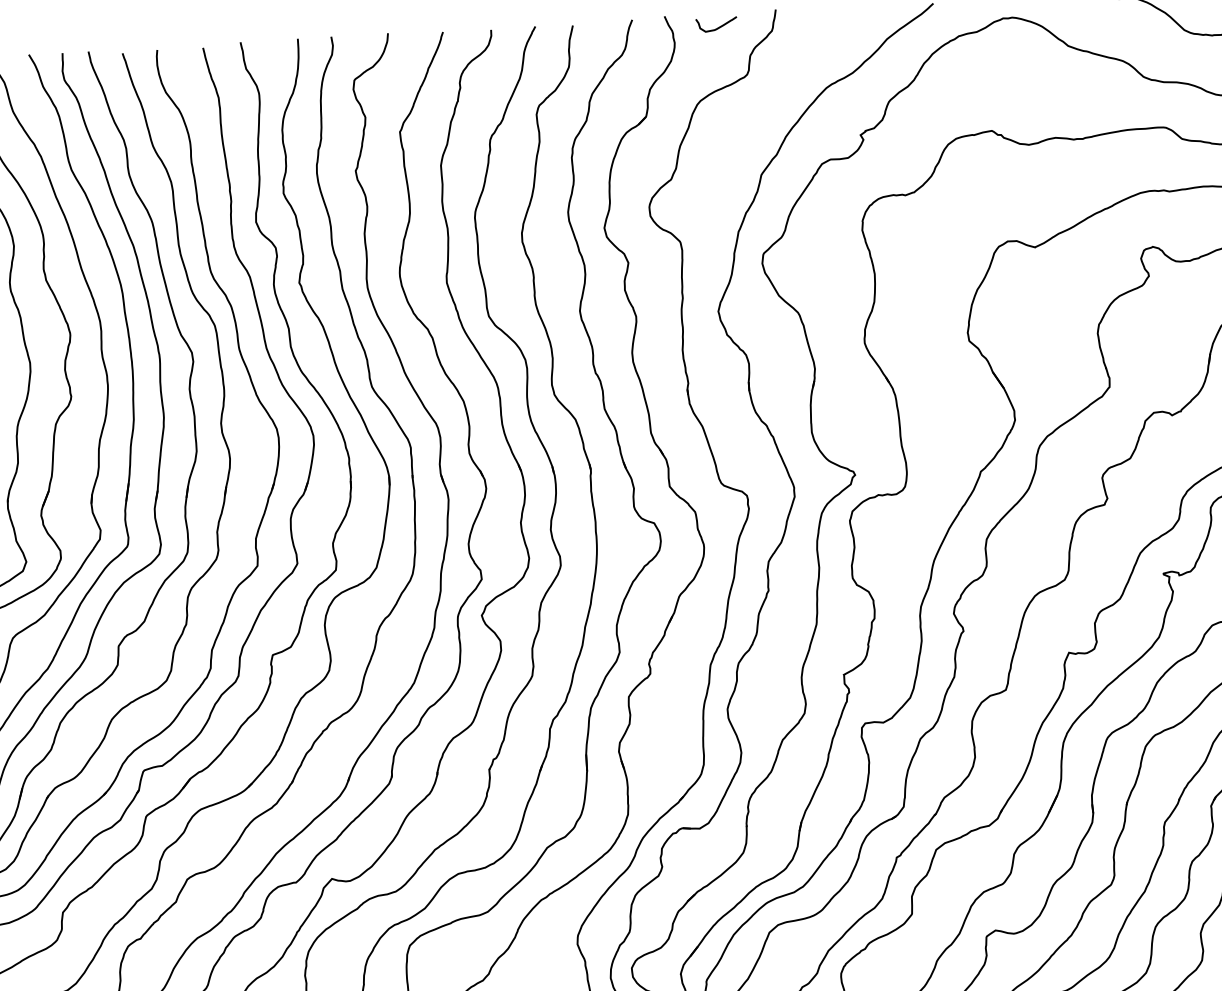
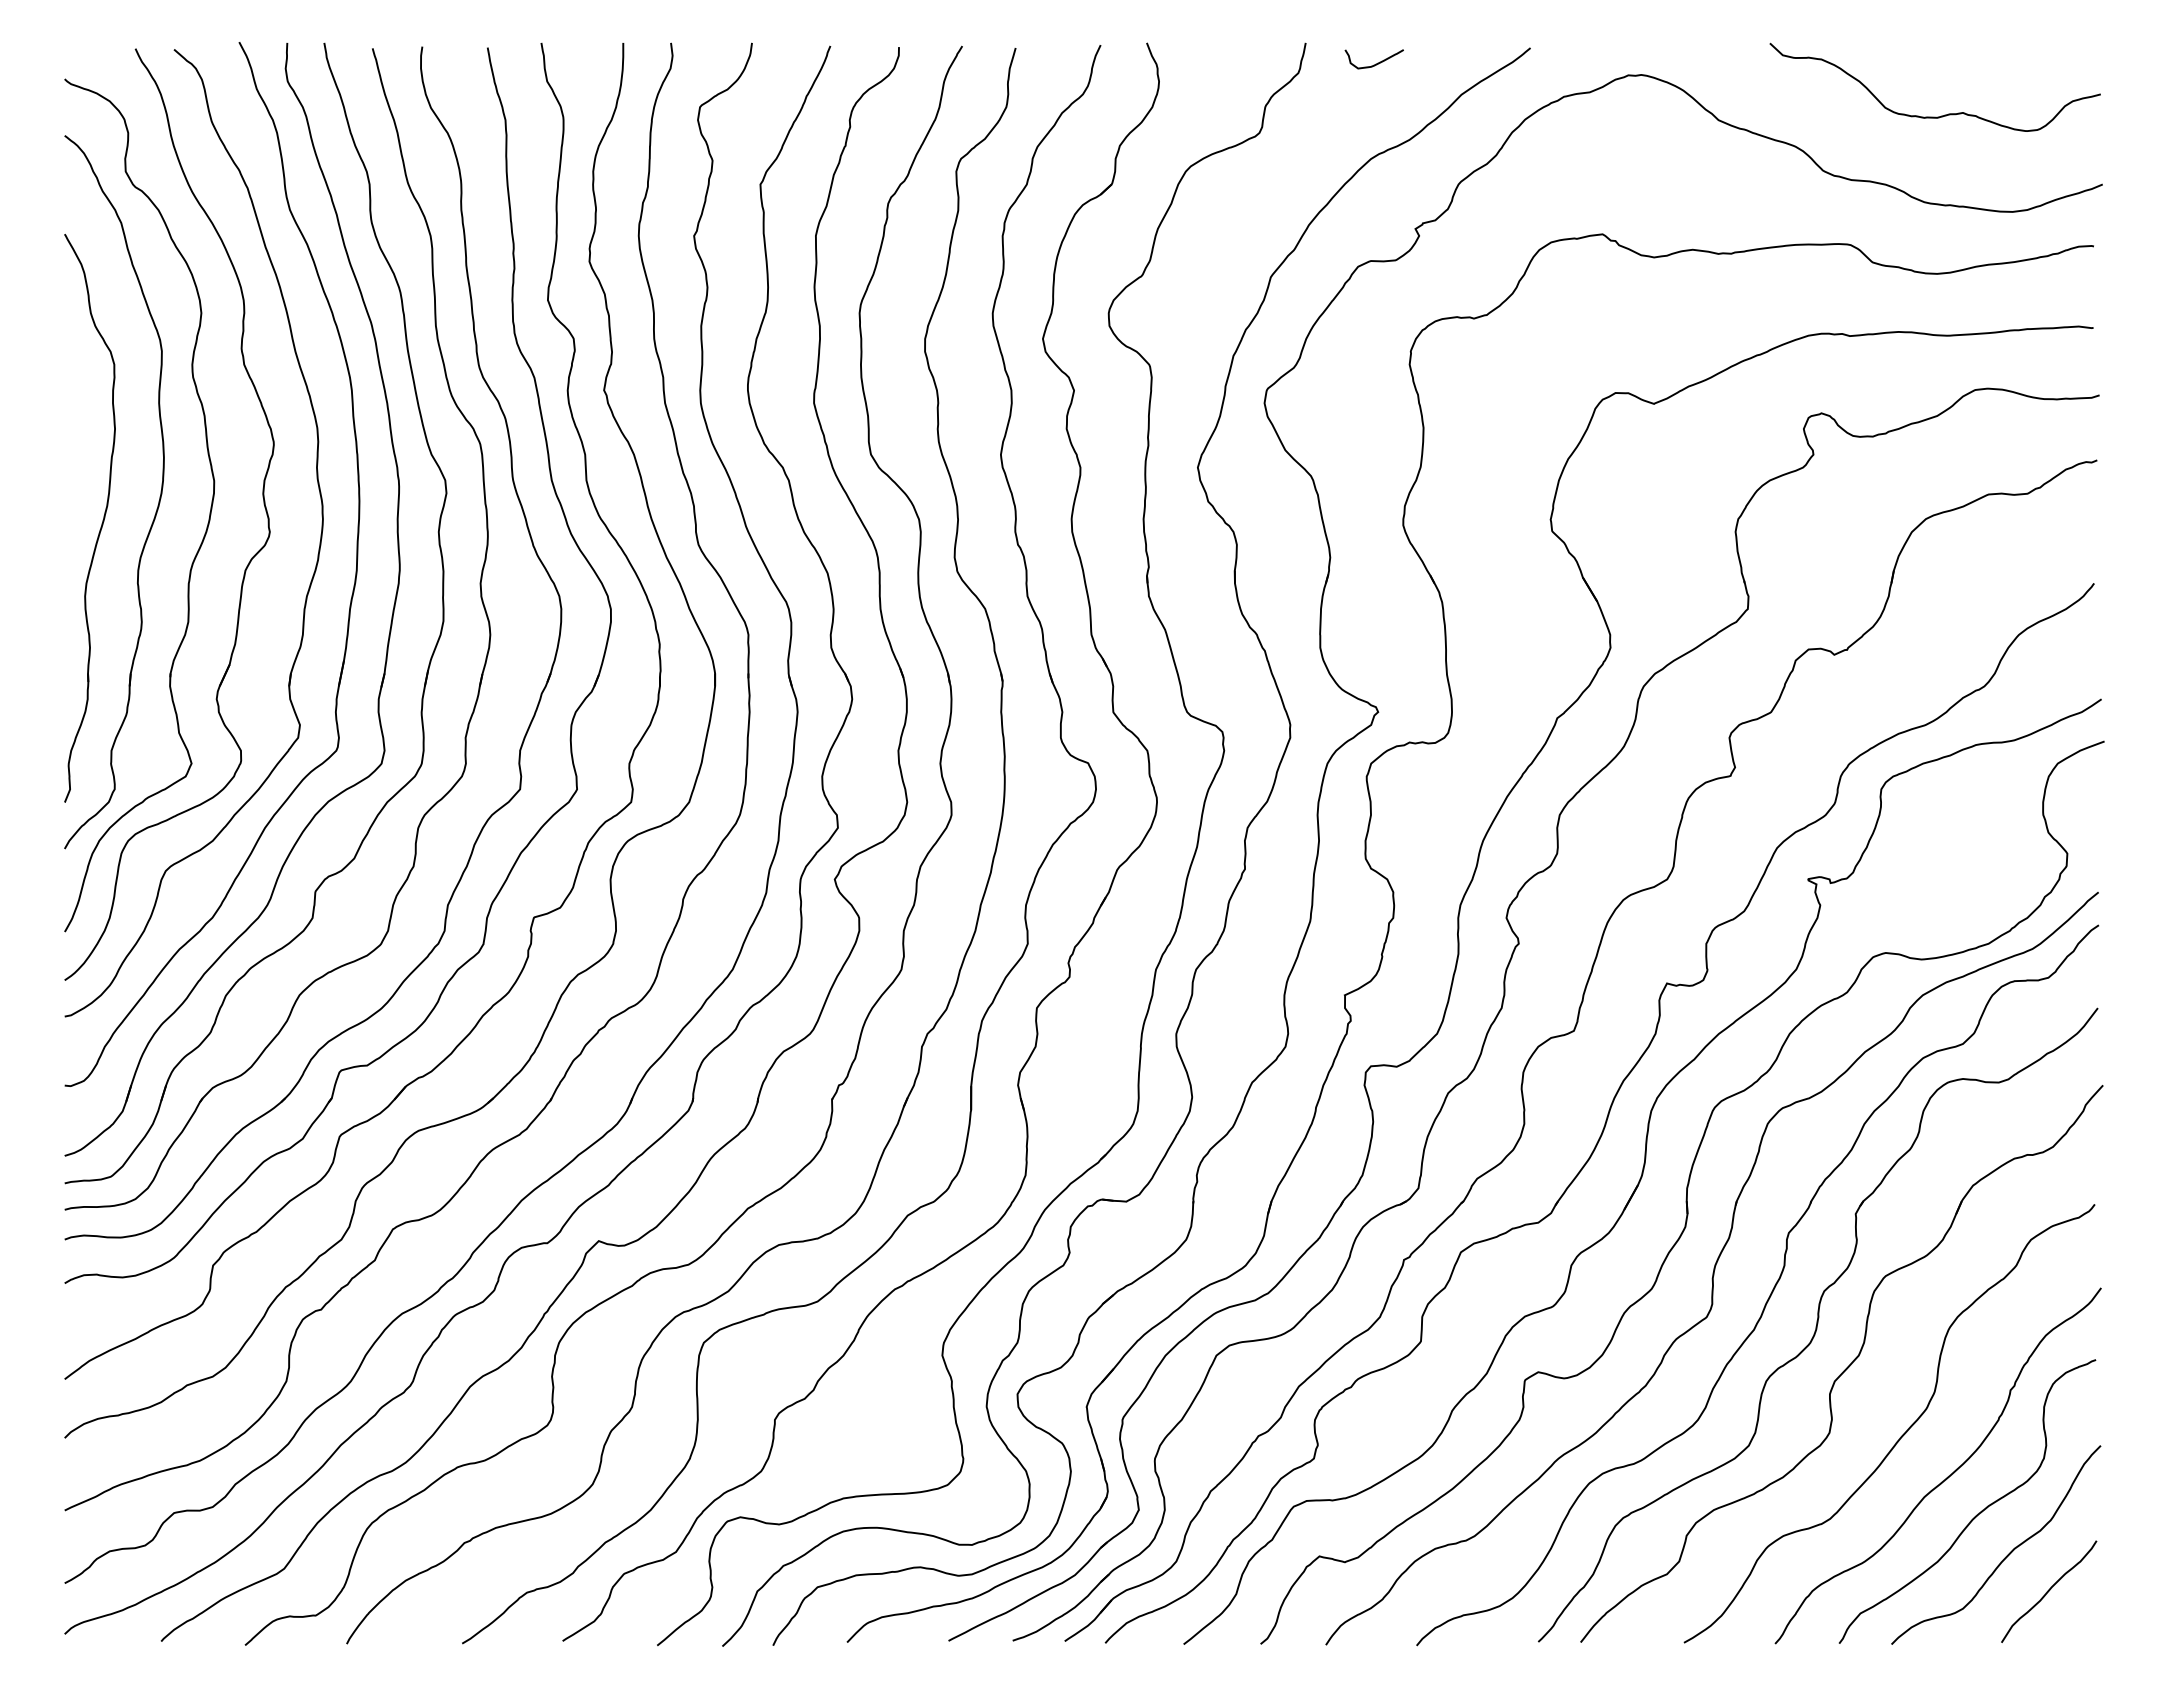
curve: (717, 27) -> (1375, 63), moved

